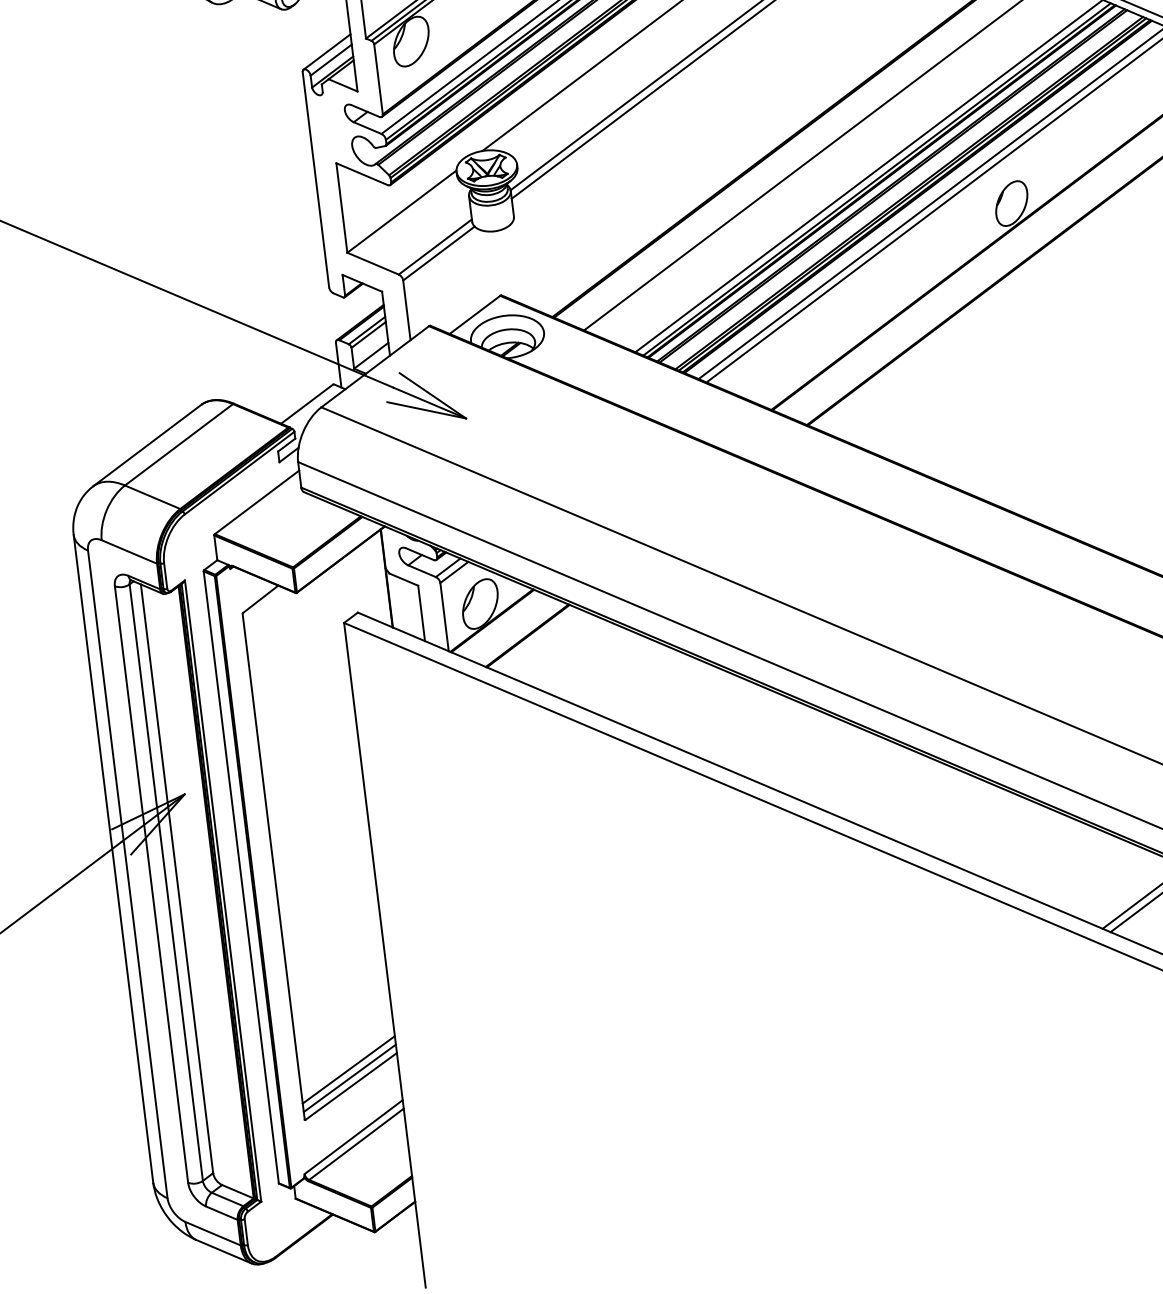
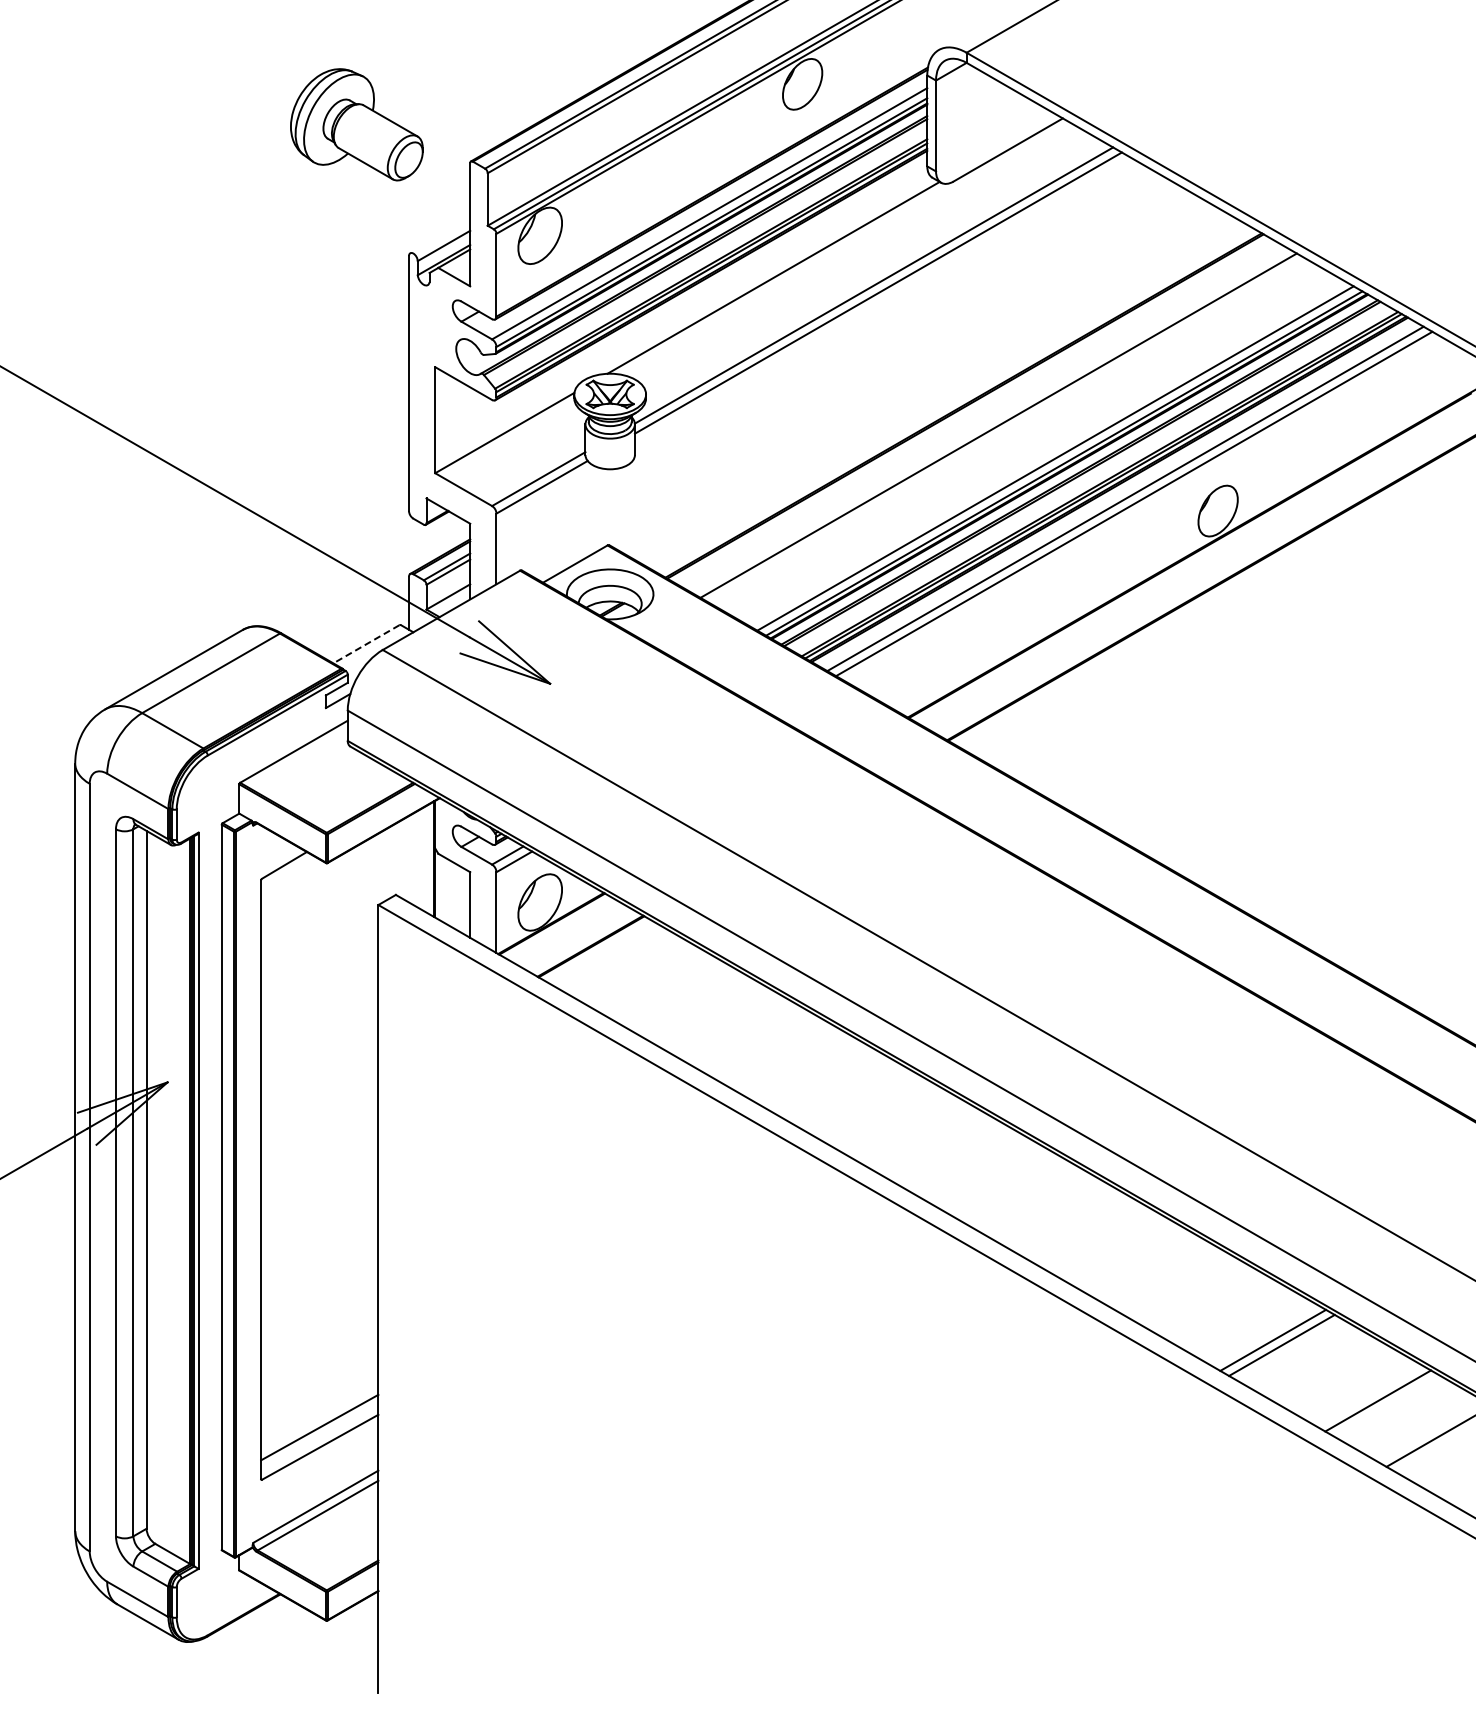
line: (327, 51) -> (440, 235), removed
line: (306, 404) -> (365, 644), solid -> dashed
line: (349, 1078) -> (319, 1437), removed

